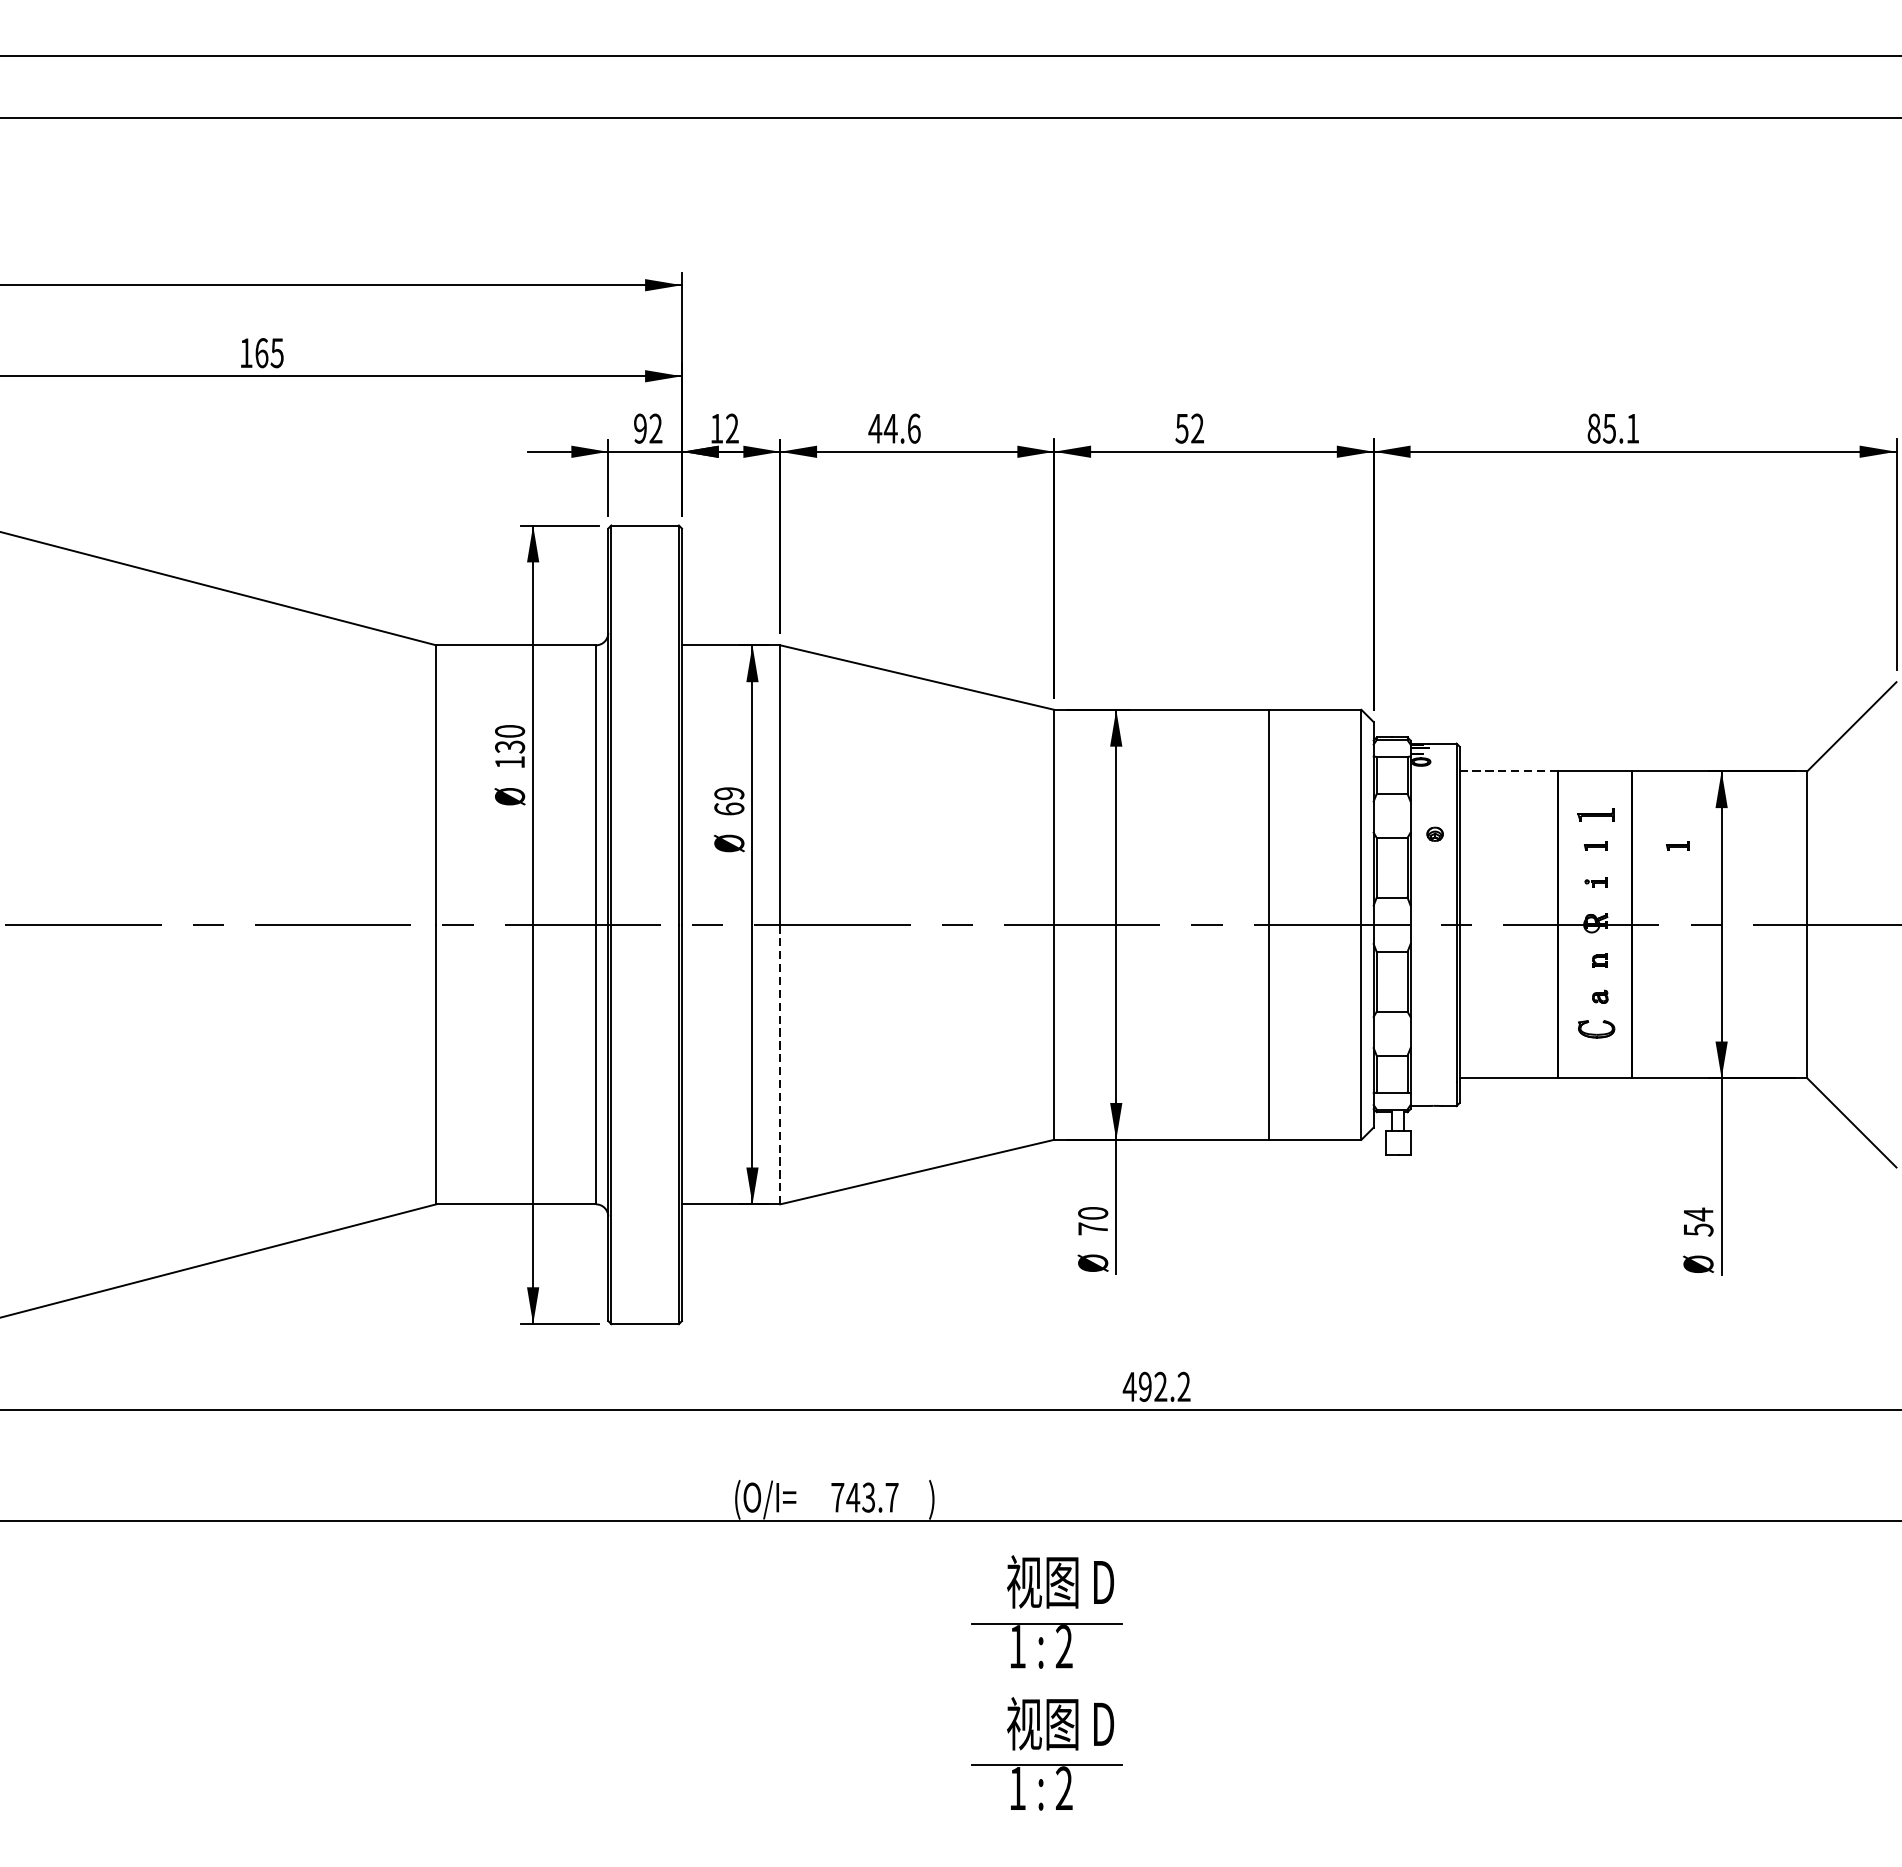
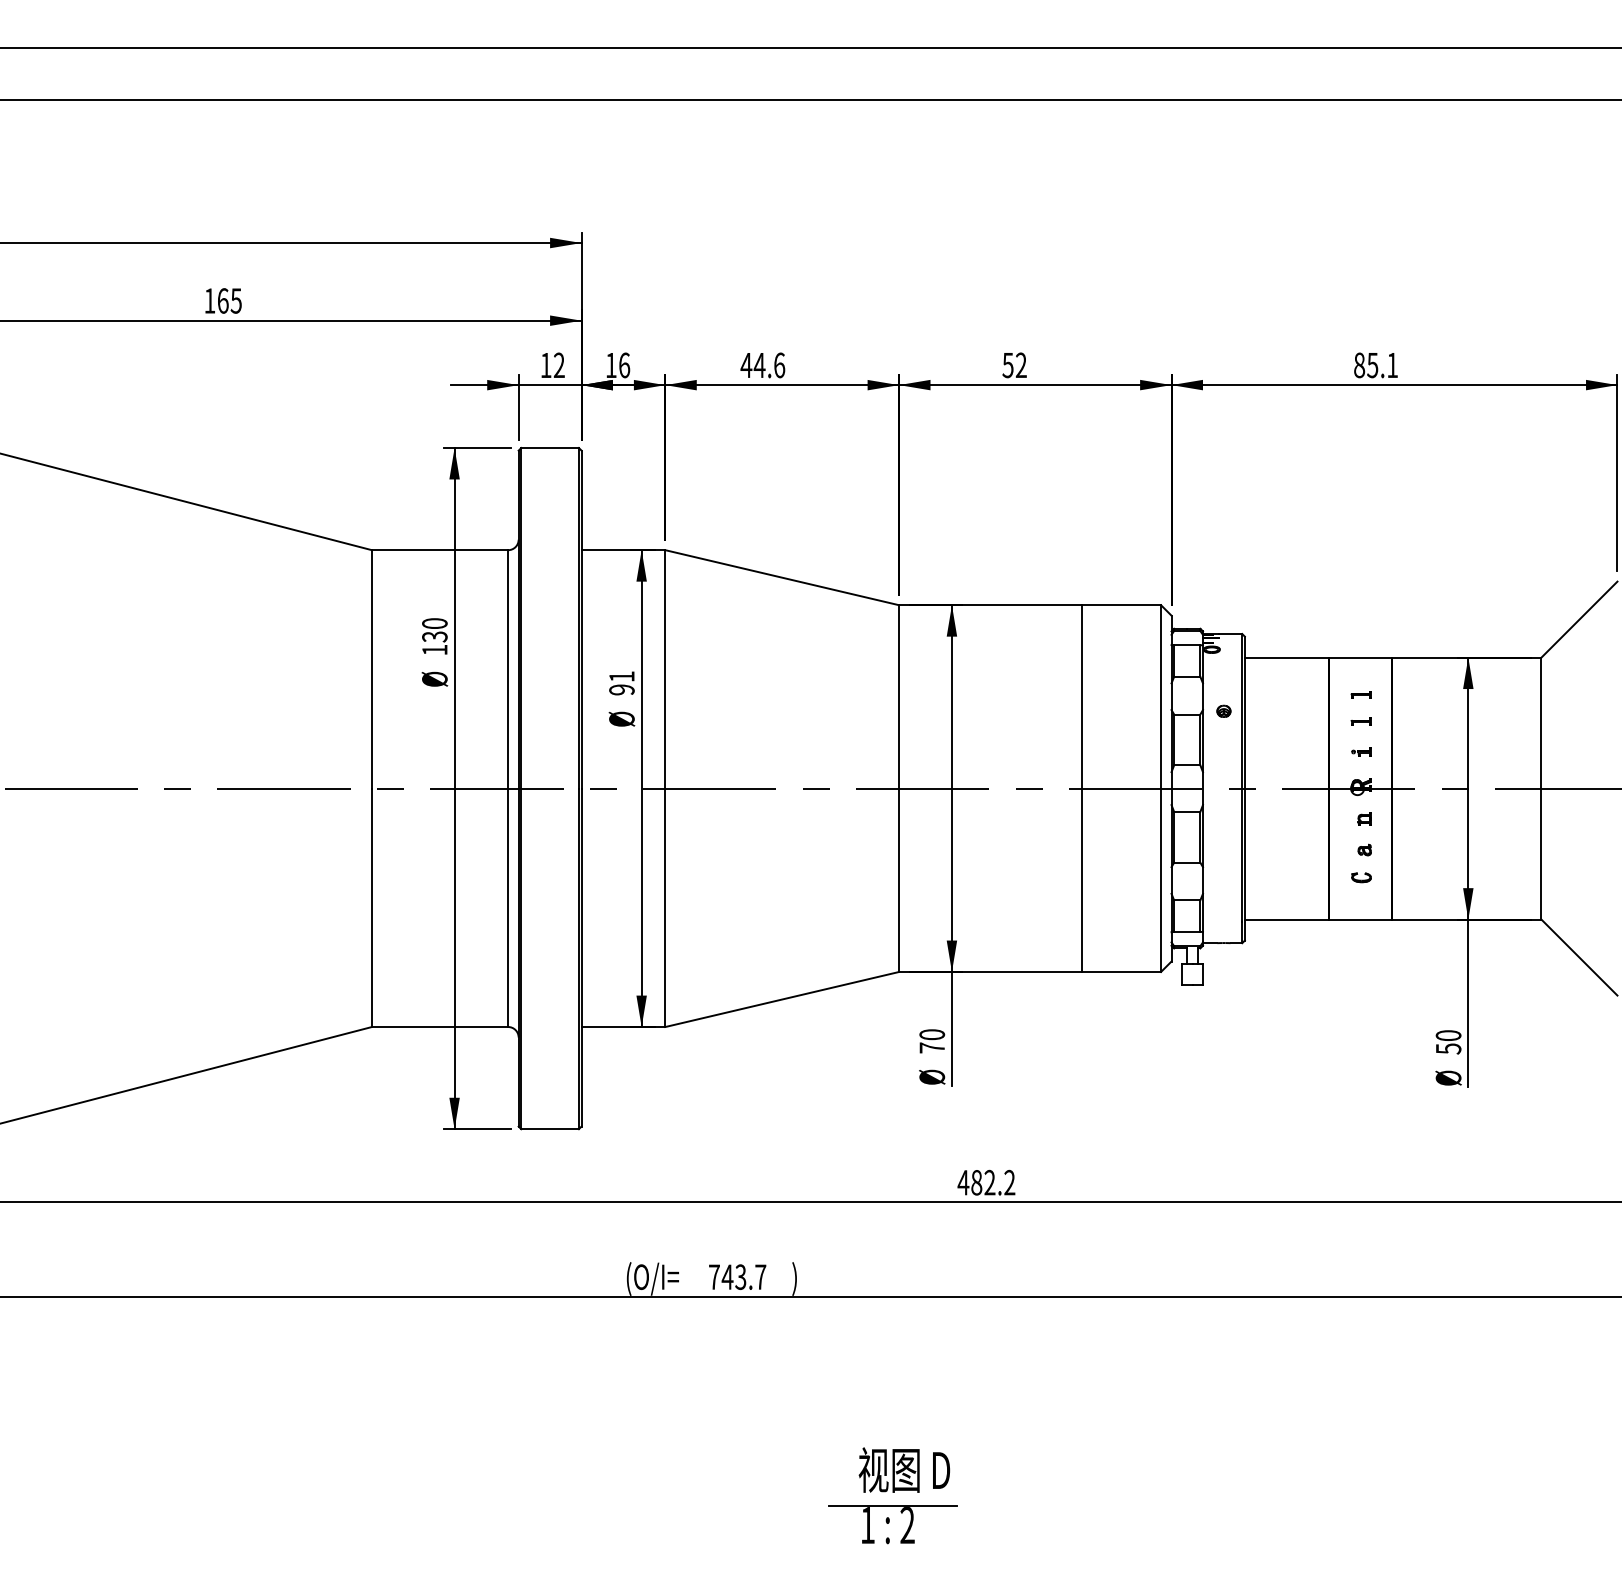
text: (639, 428) -> (545, 365), 92 -> 12
text: (732, 428) -> (624, 365), 12 -> 16
line: (1508, 771) -> (1286, 657), dashed -> solid
text: (728, 801) -> (621, 683), 69 -> 91
part: (1595, 814) -> (1360, 694), size x0.62
part: (1677, 846) -> (1430, 721), removed
part: (1596, 1029) -> (1361, 877), size x0.62
line: (780, 1064) -> (665, 907), dashed -> solid
text: (1698, 1214) -> (1448, 1035), 54 -> 50
text: (1145, 1386) -> (976, 1182), 492.2 -> 482.2
part: (1046, 1611) -> (892, 1374), removed

